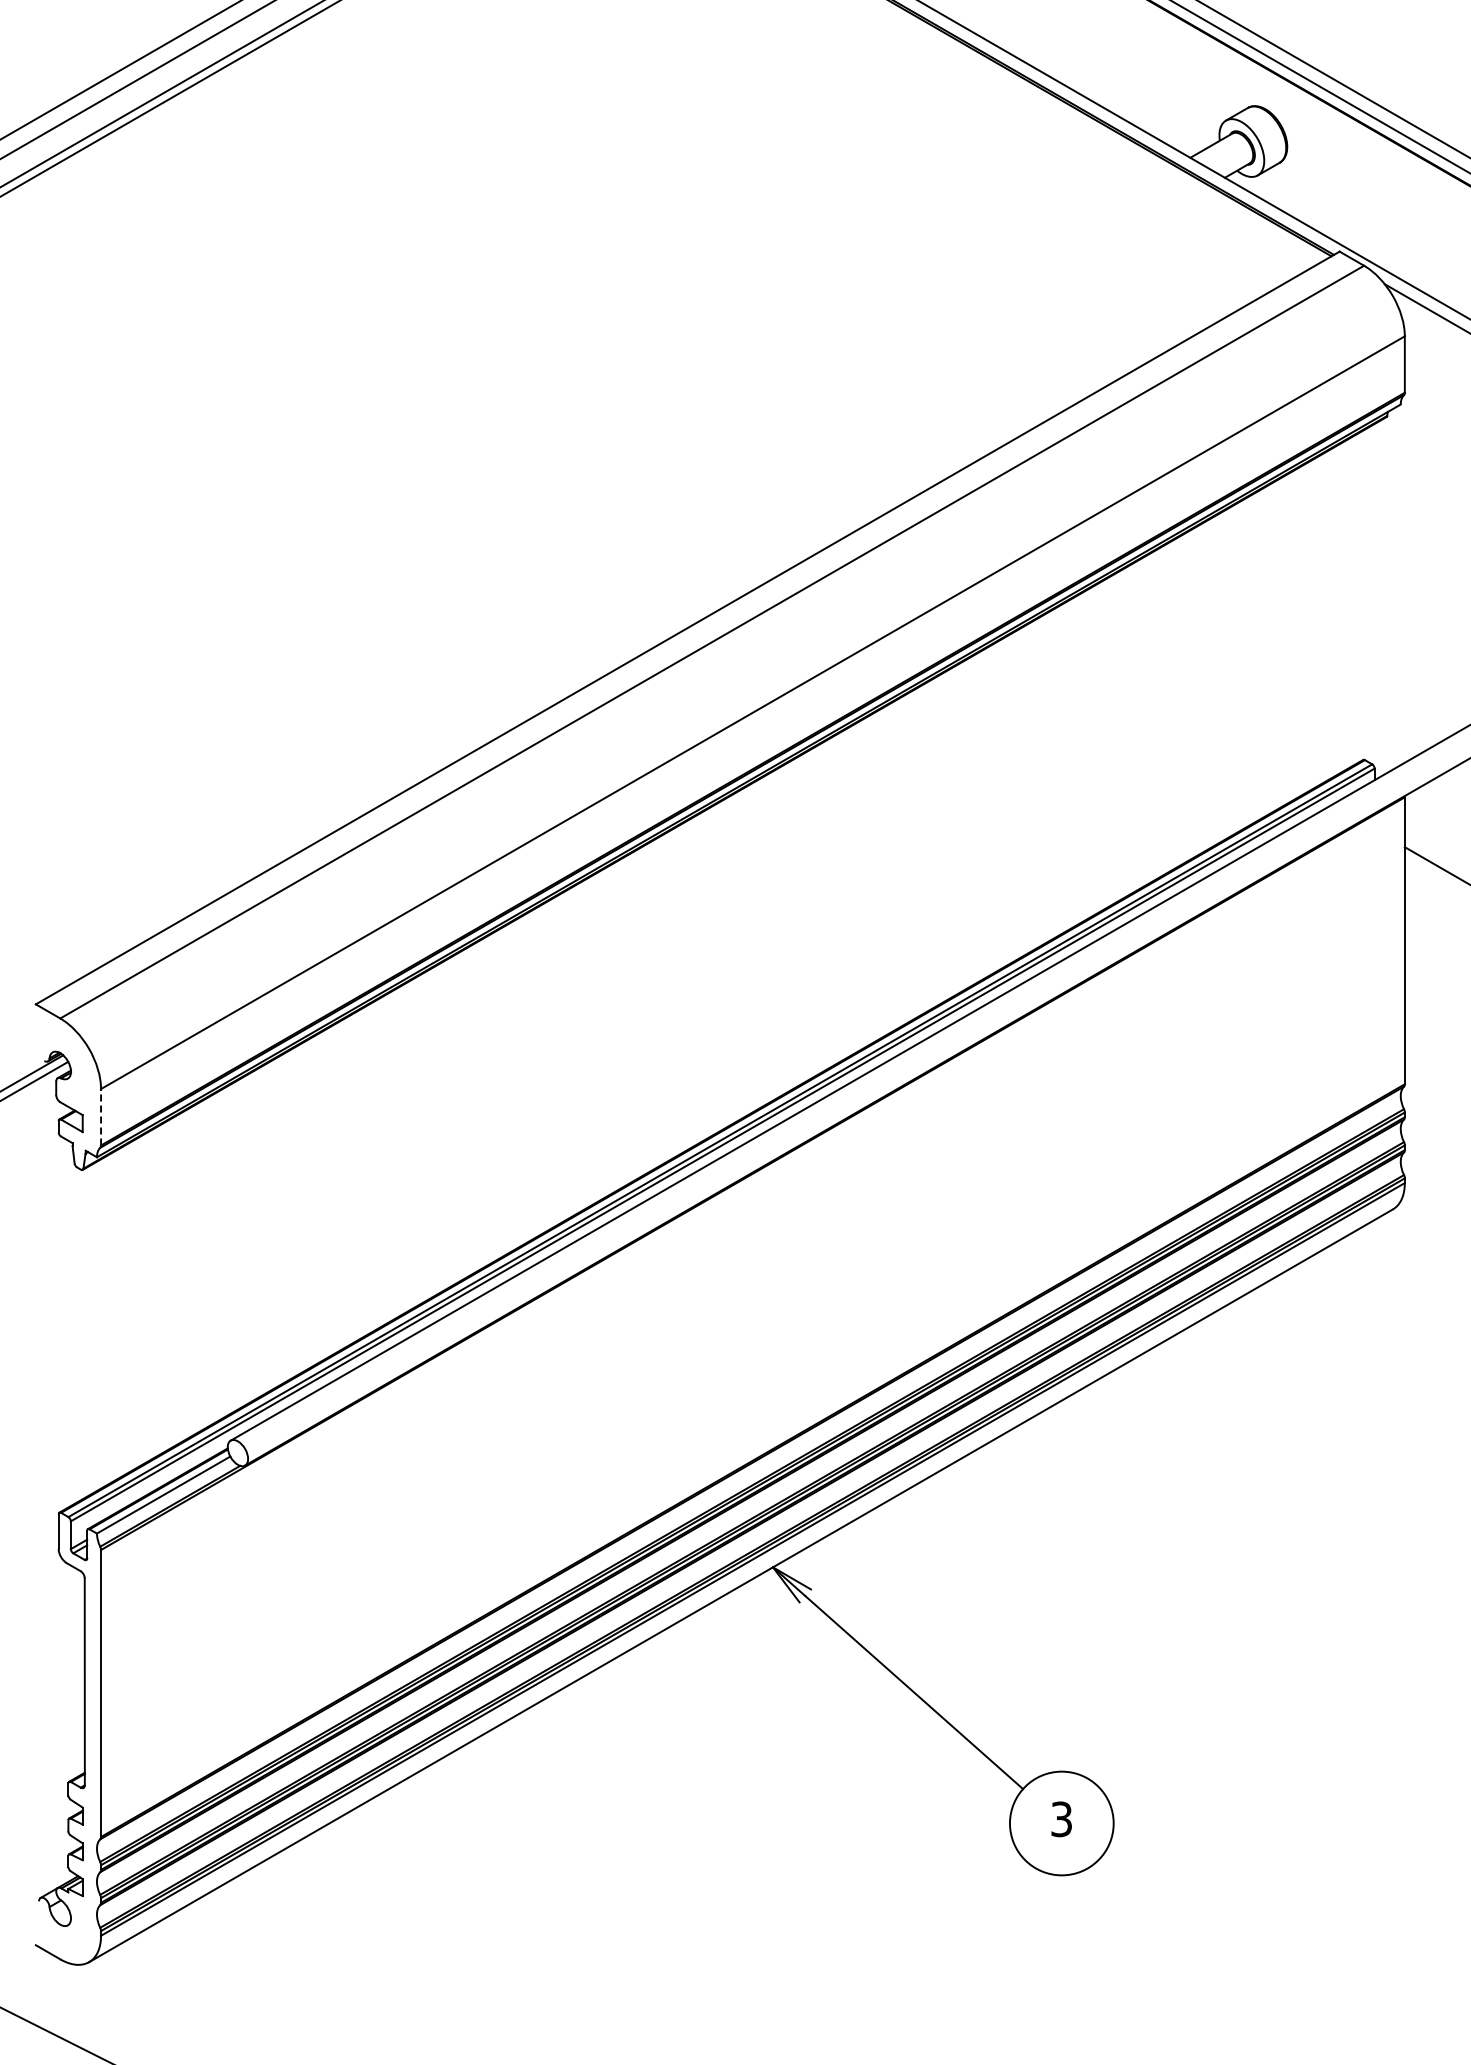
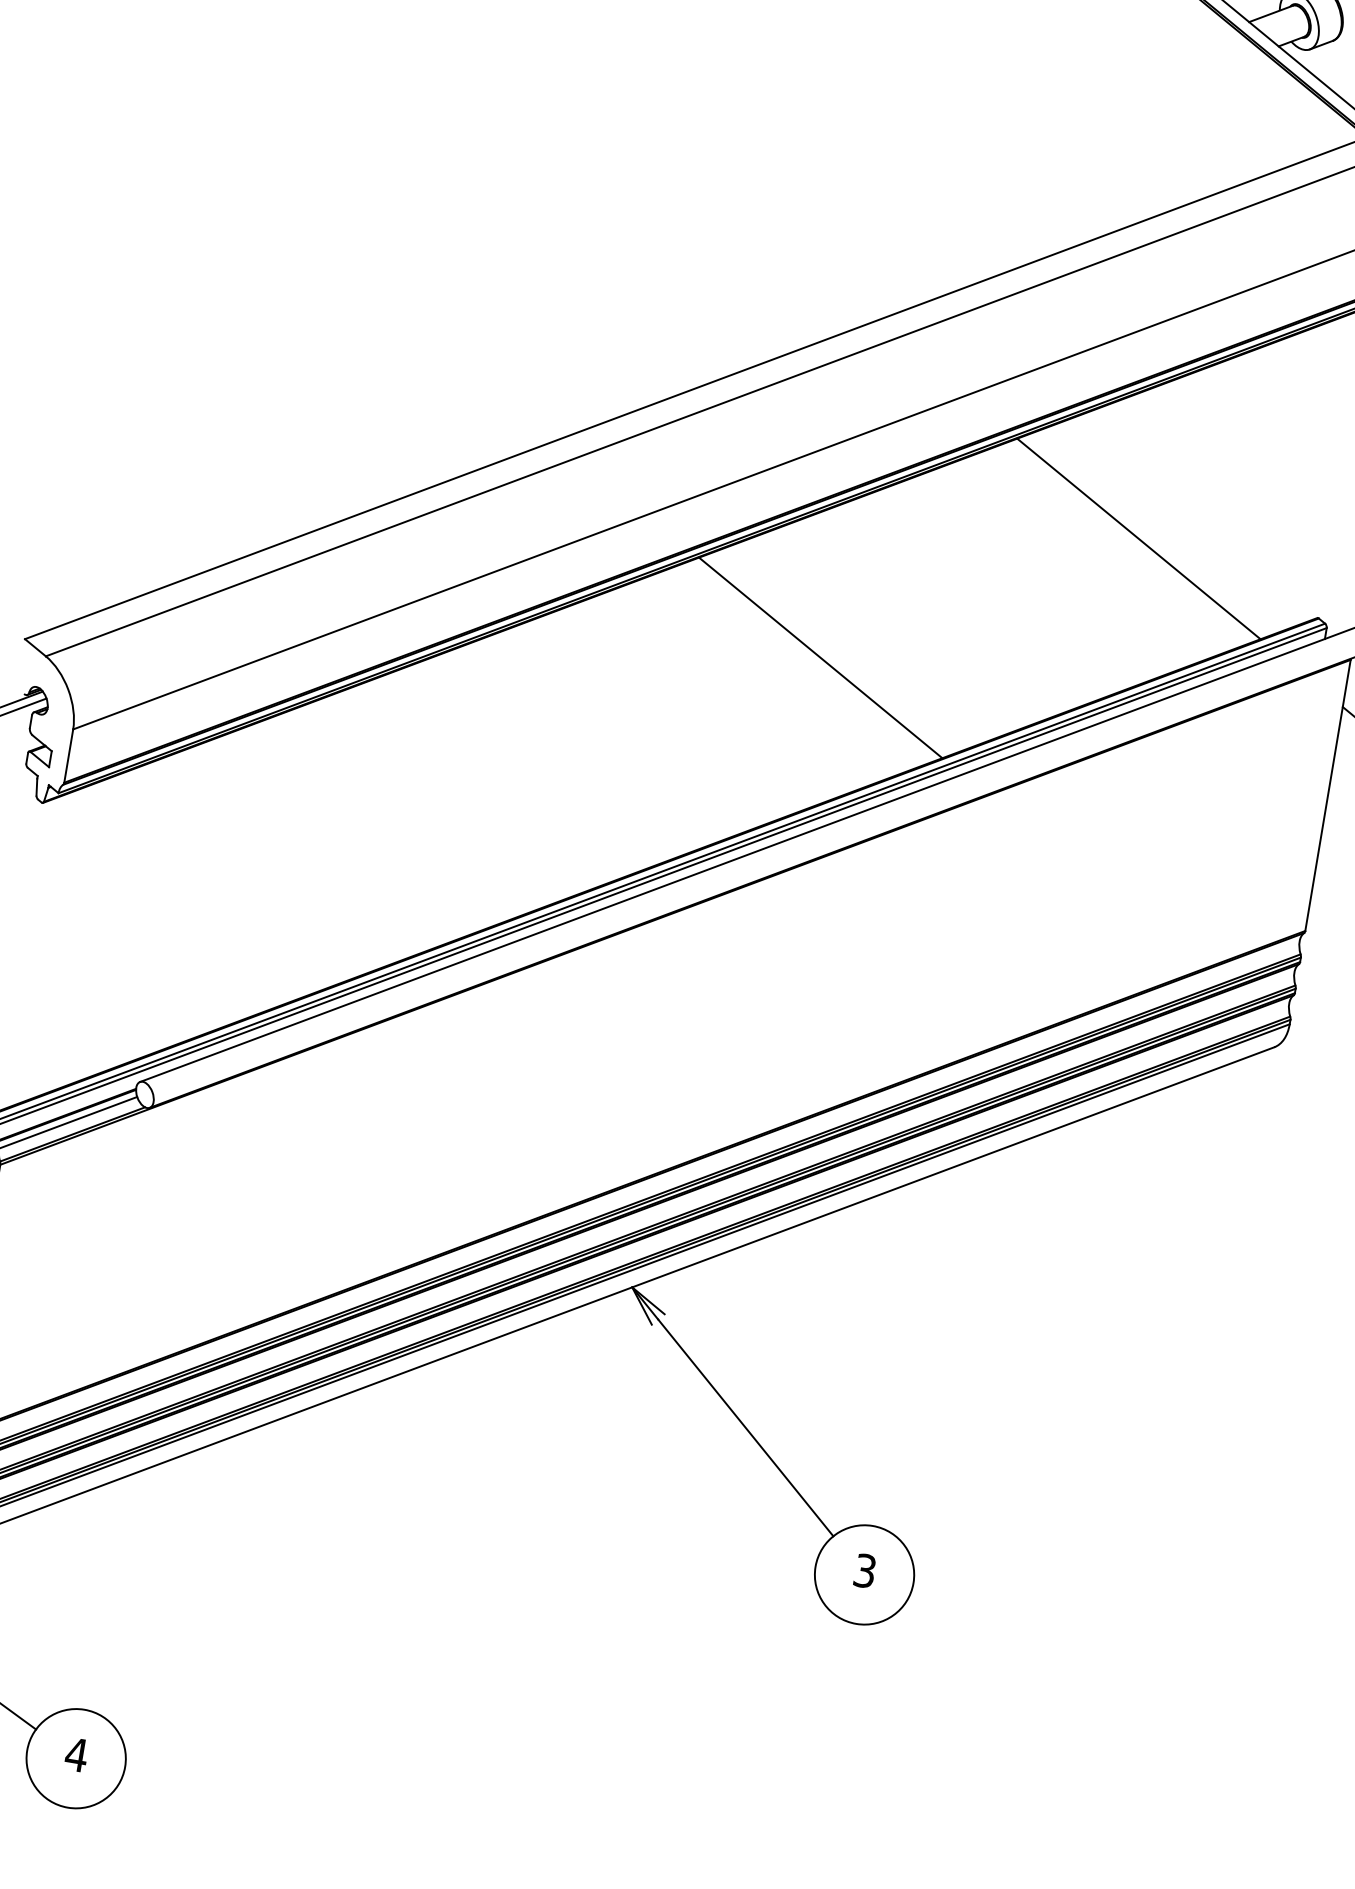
line: (1165, 708) -> (1138, 538), added
line: (858, 886) -> (820, 657), added
line: (101, 1116) -> (69, 755), dashed -> solid

